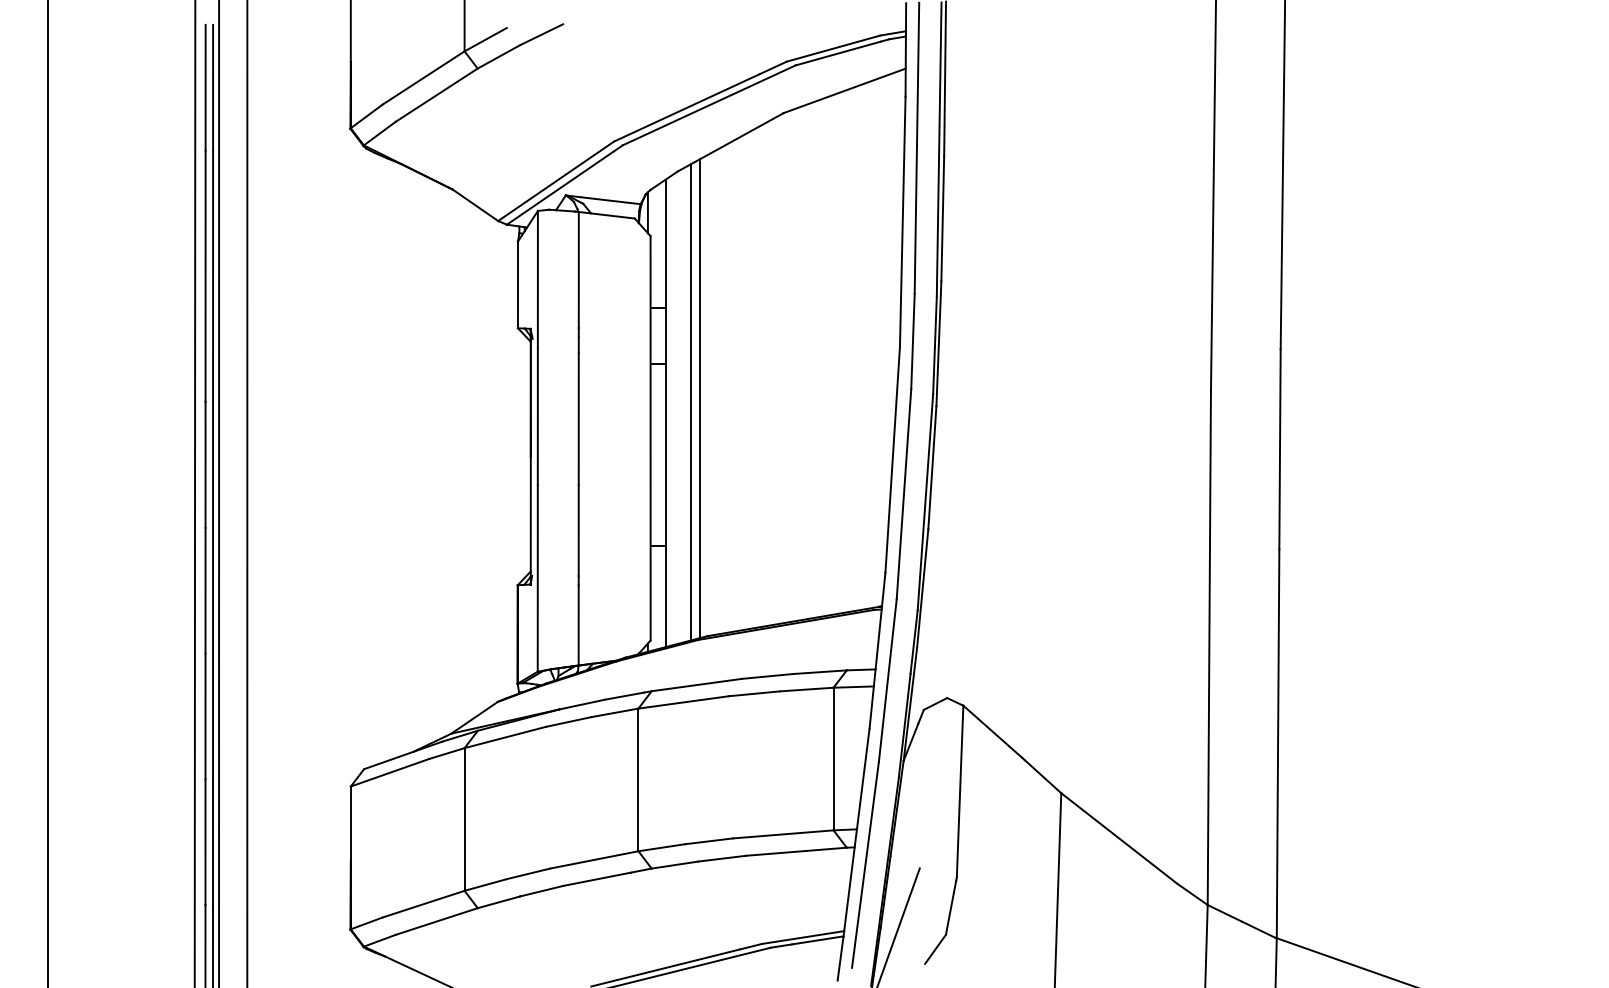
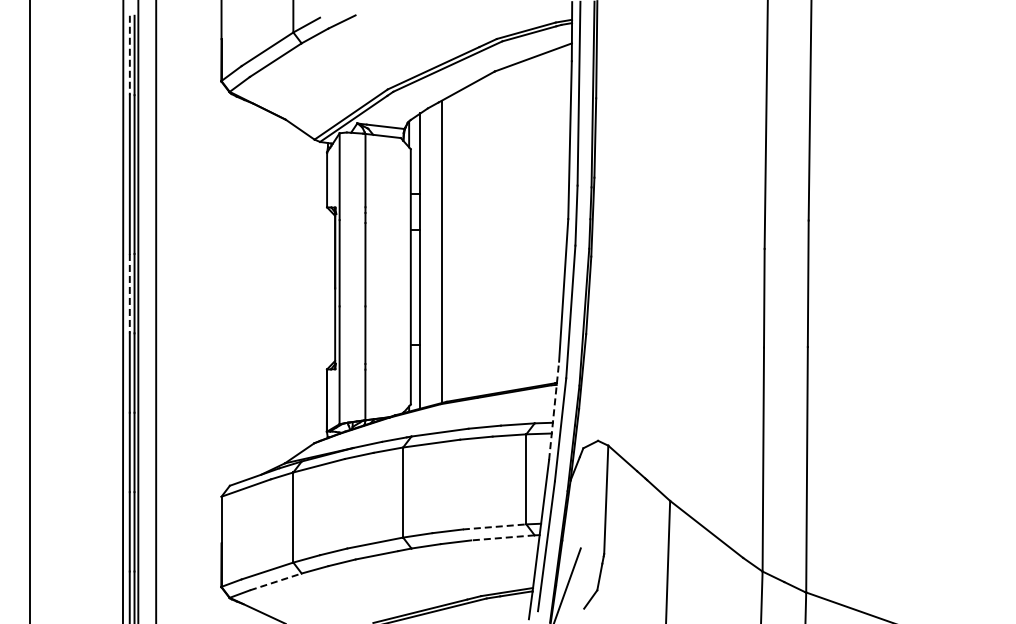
line: (205, 87) -> (129, 55), solid -> dashed
line: (691, 401) -> (436, 253), removed
line: (205, 464) -> (129, 293), solid -> dashed
line: (878, 649) -> (554, 410), solid -> dashed
line: (783, 833) -> (494, 526), solid -> dashed
line: (795, 851) -> (502, 537), solid -> dashed
line: (437, 920) -> (276, 581), solid -> dashed

